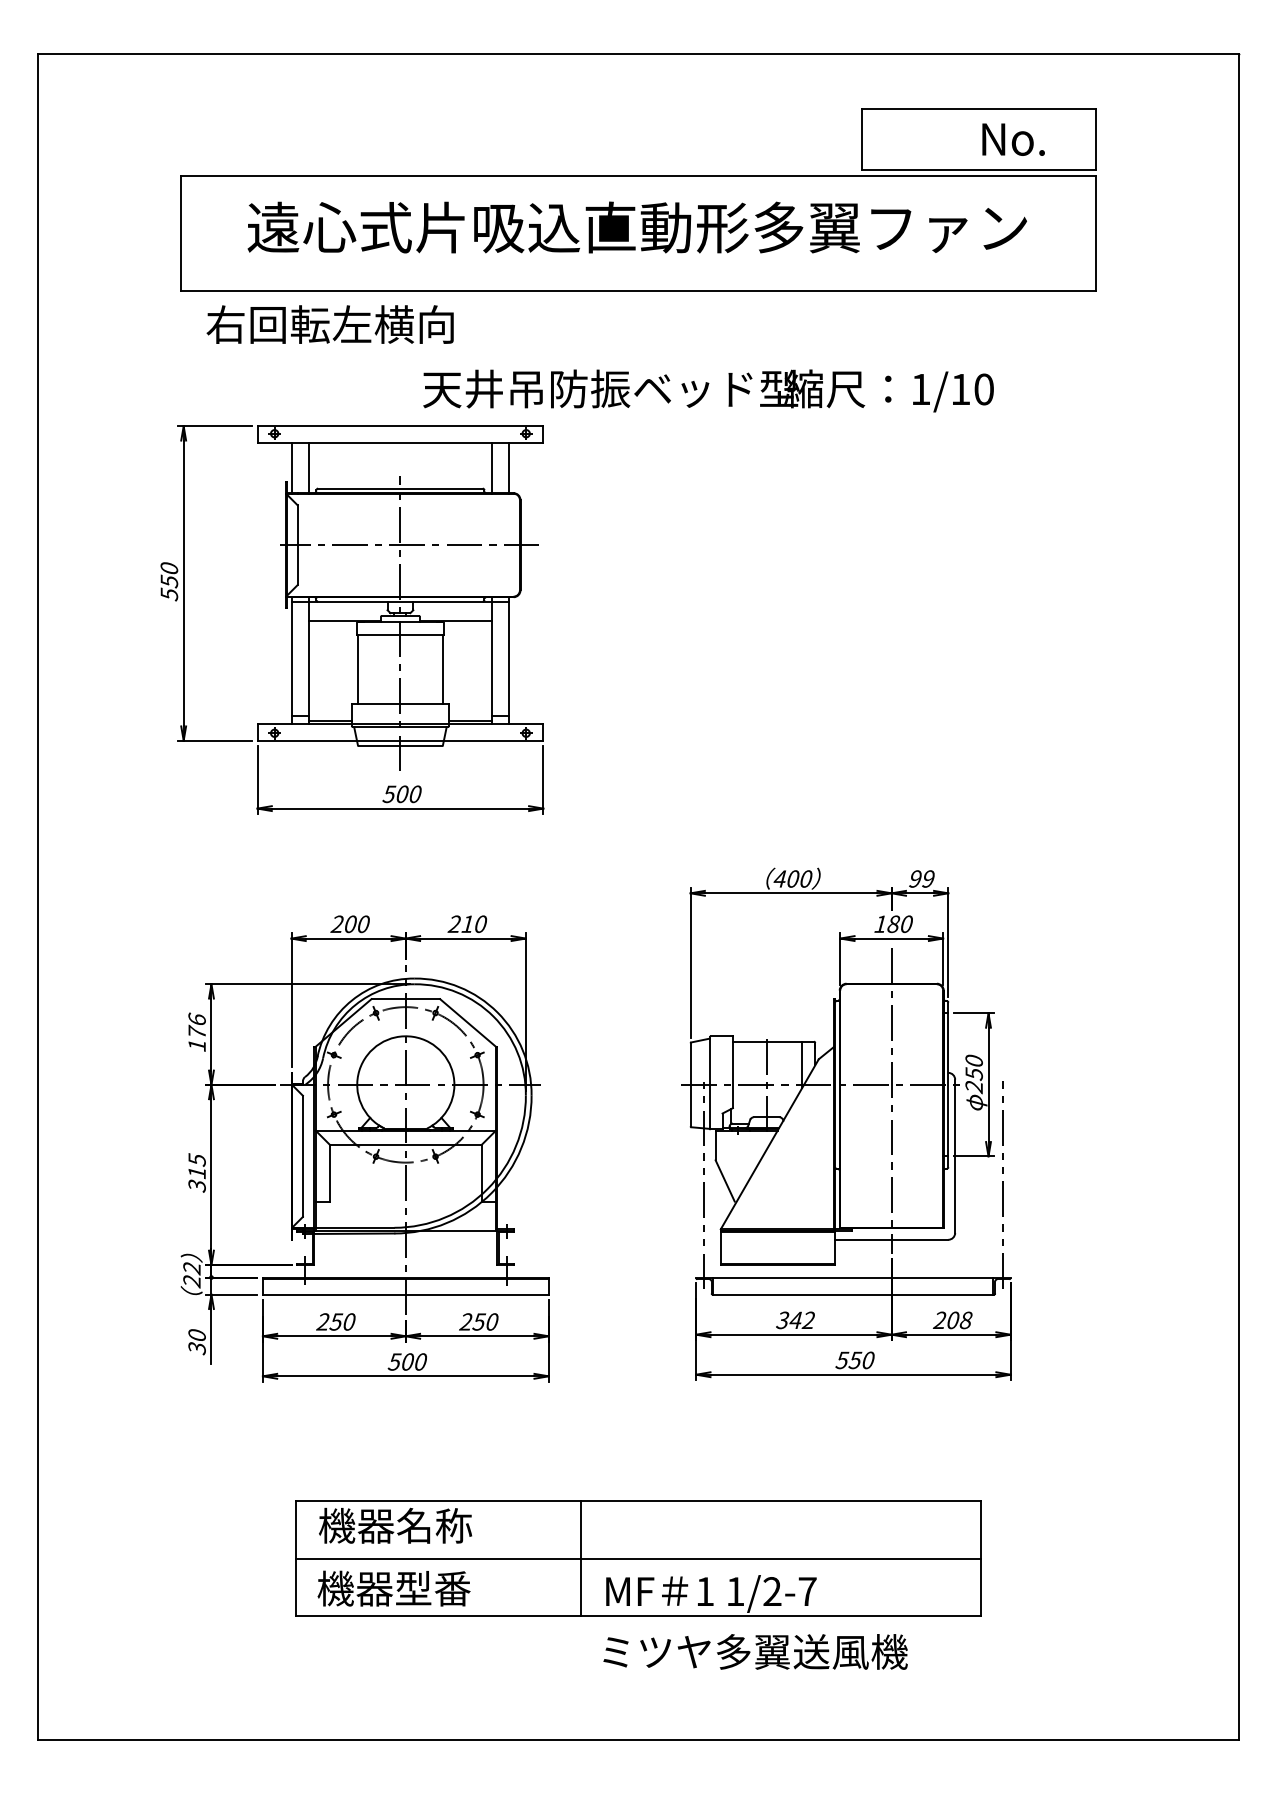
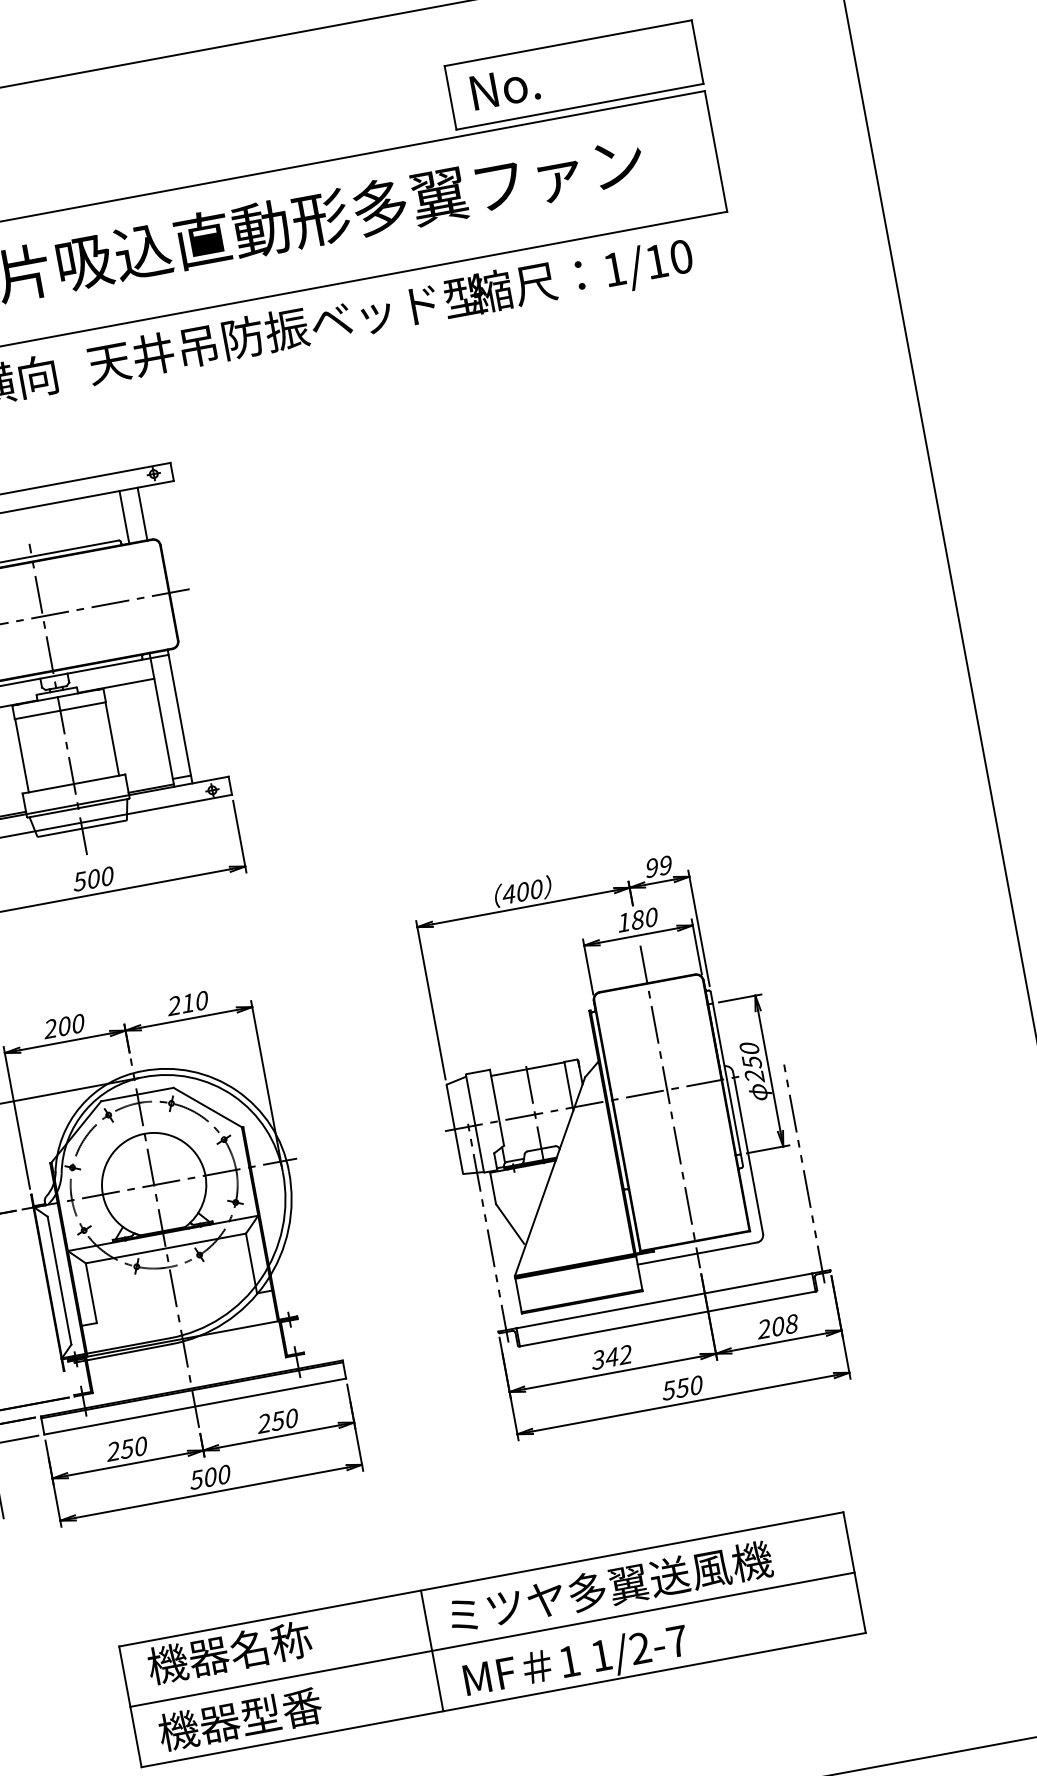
text: (1013, 139) -> (505, 87), moved
text: (708, 390) -> (390, 312), moved
text: (755, 1651) -> (610, 1587), moved

